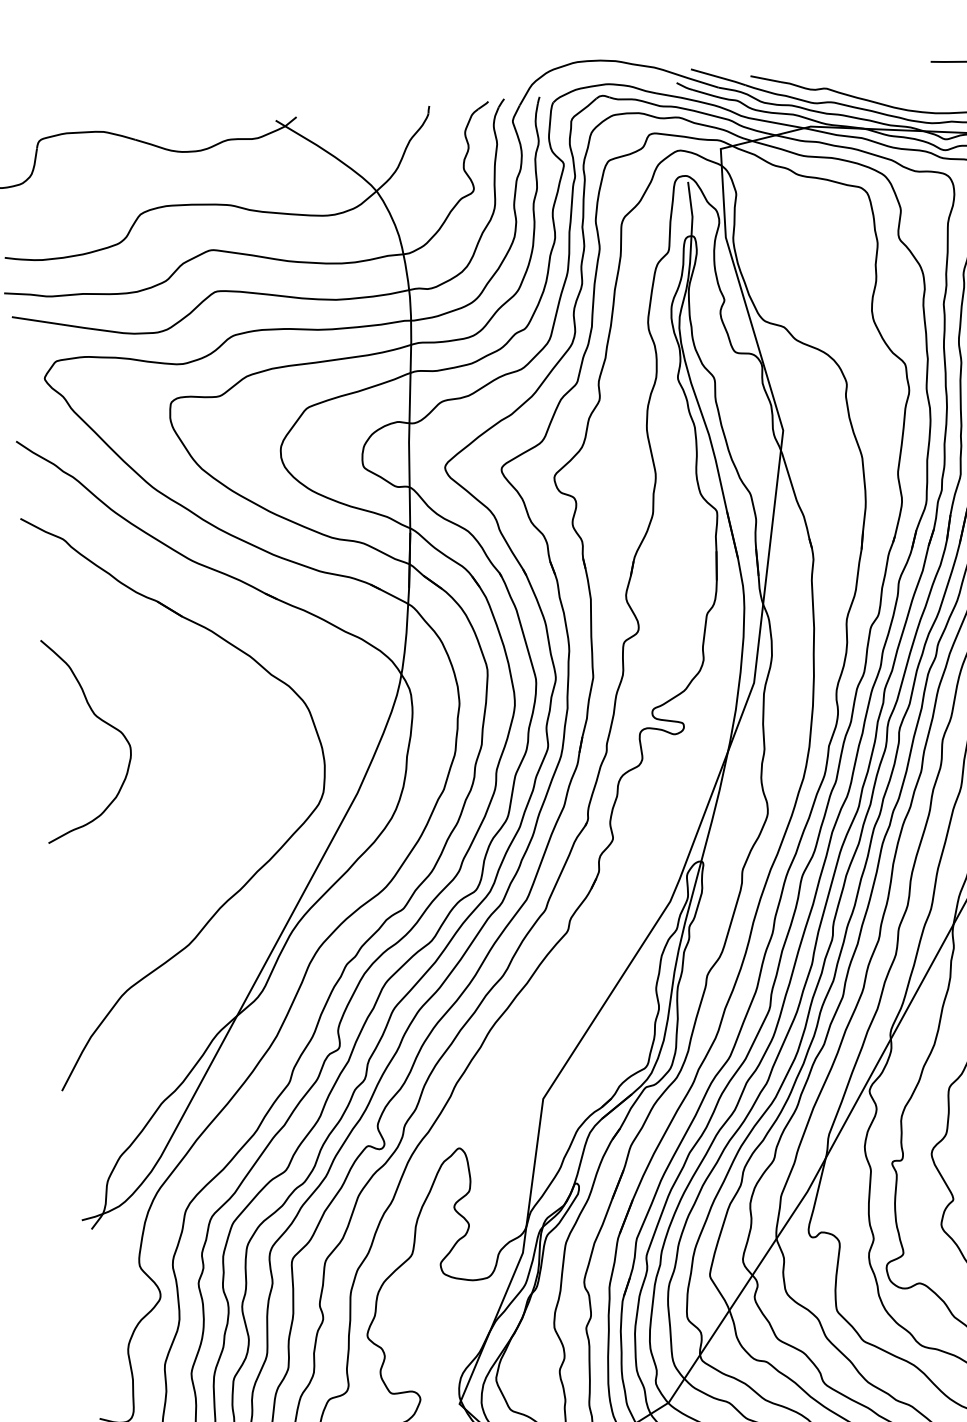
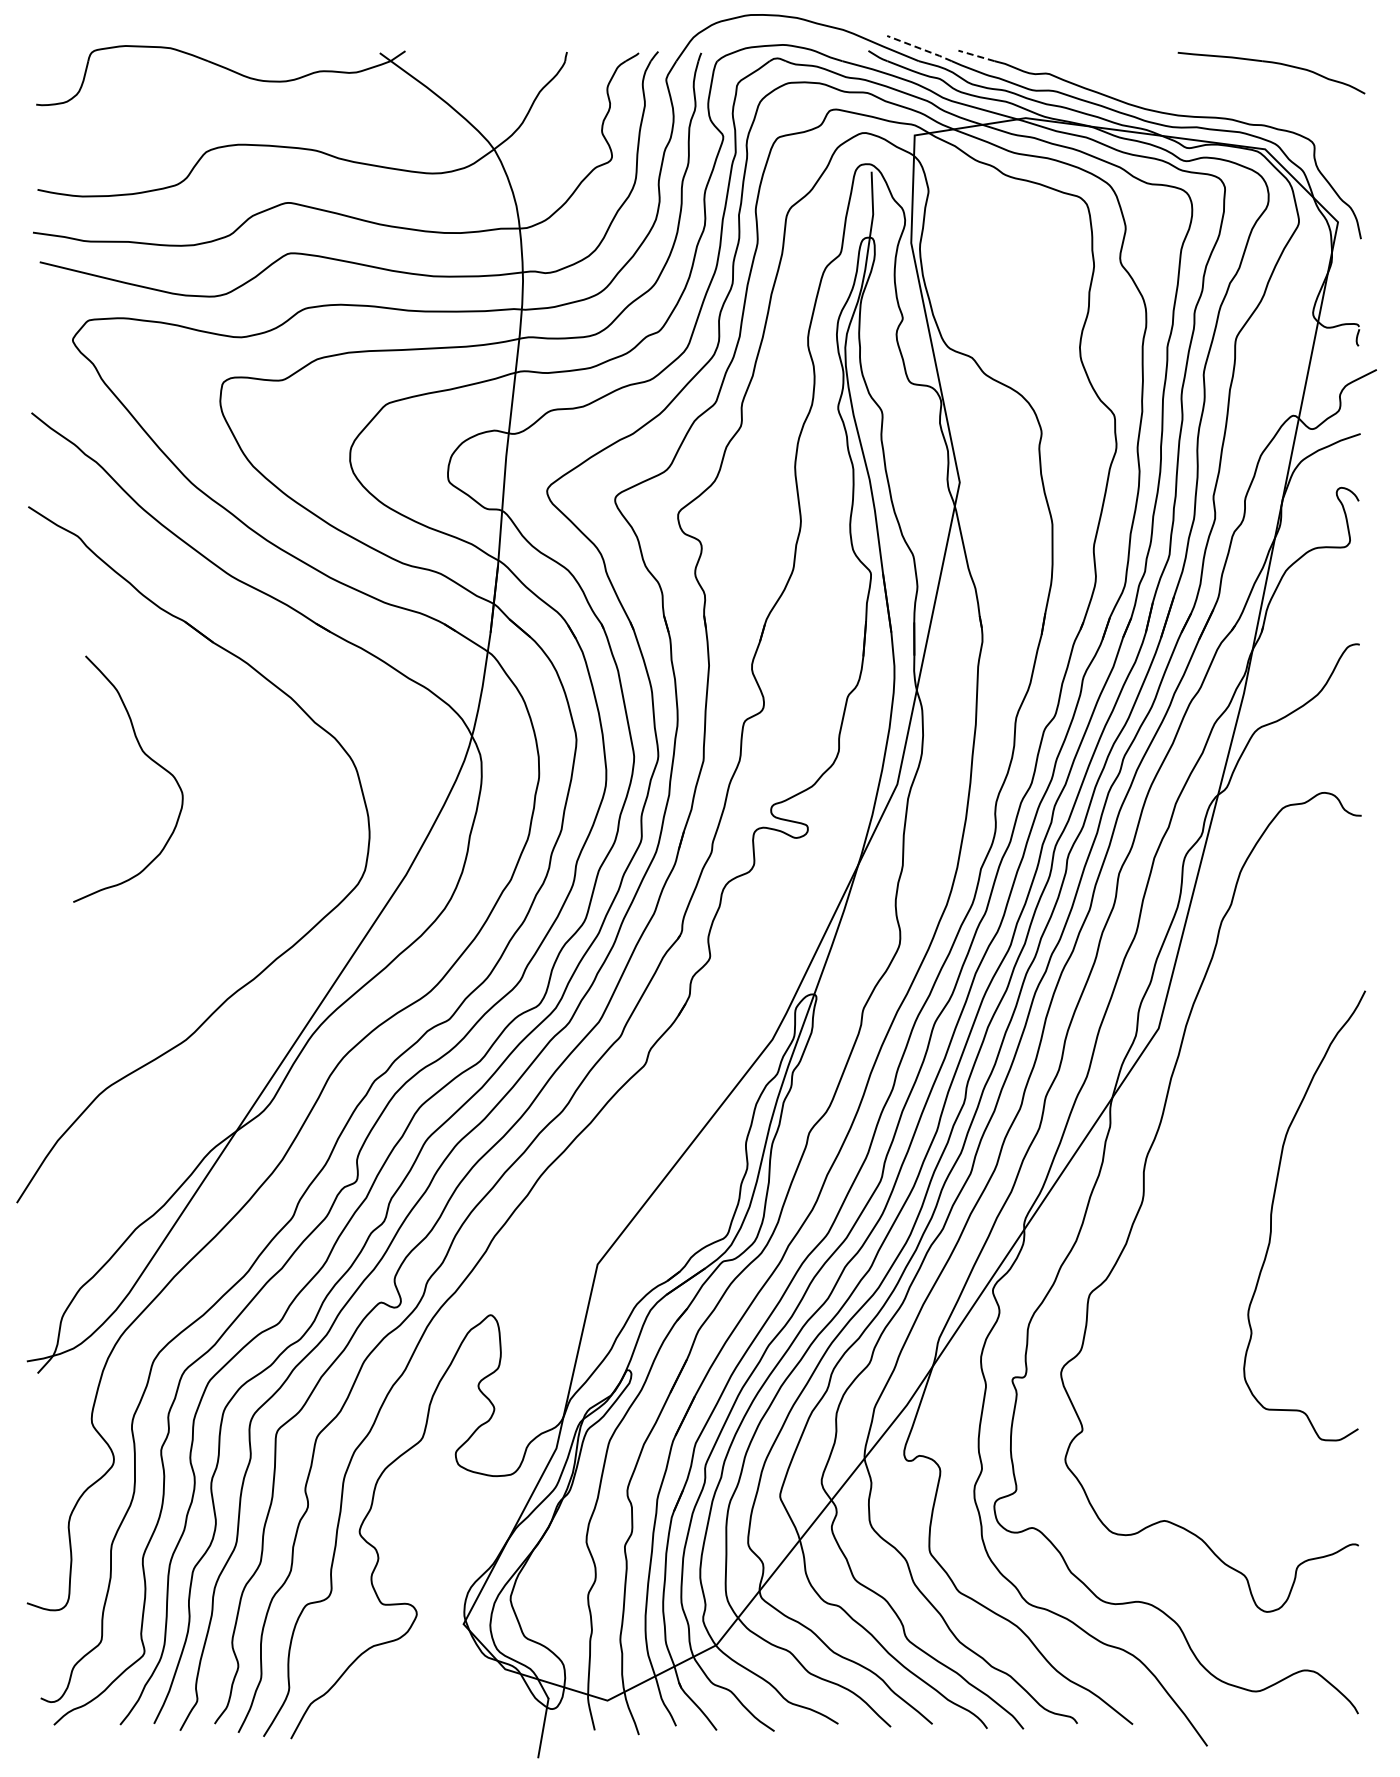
line: (719, 77) -> (920, 48), solid -> dashed
line: (765, 78) -> (976, 55), solid -> dashed
curve: (98, 719) -> (147, 757), moved

